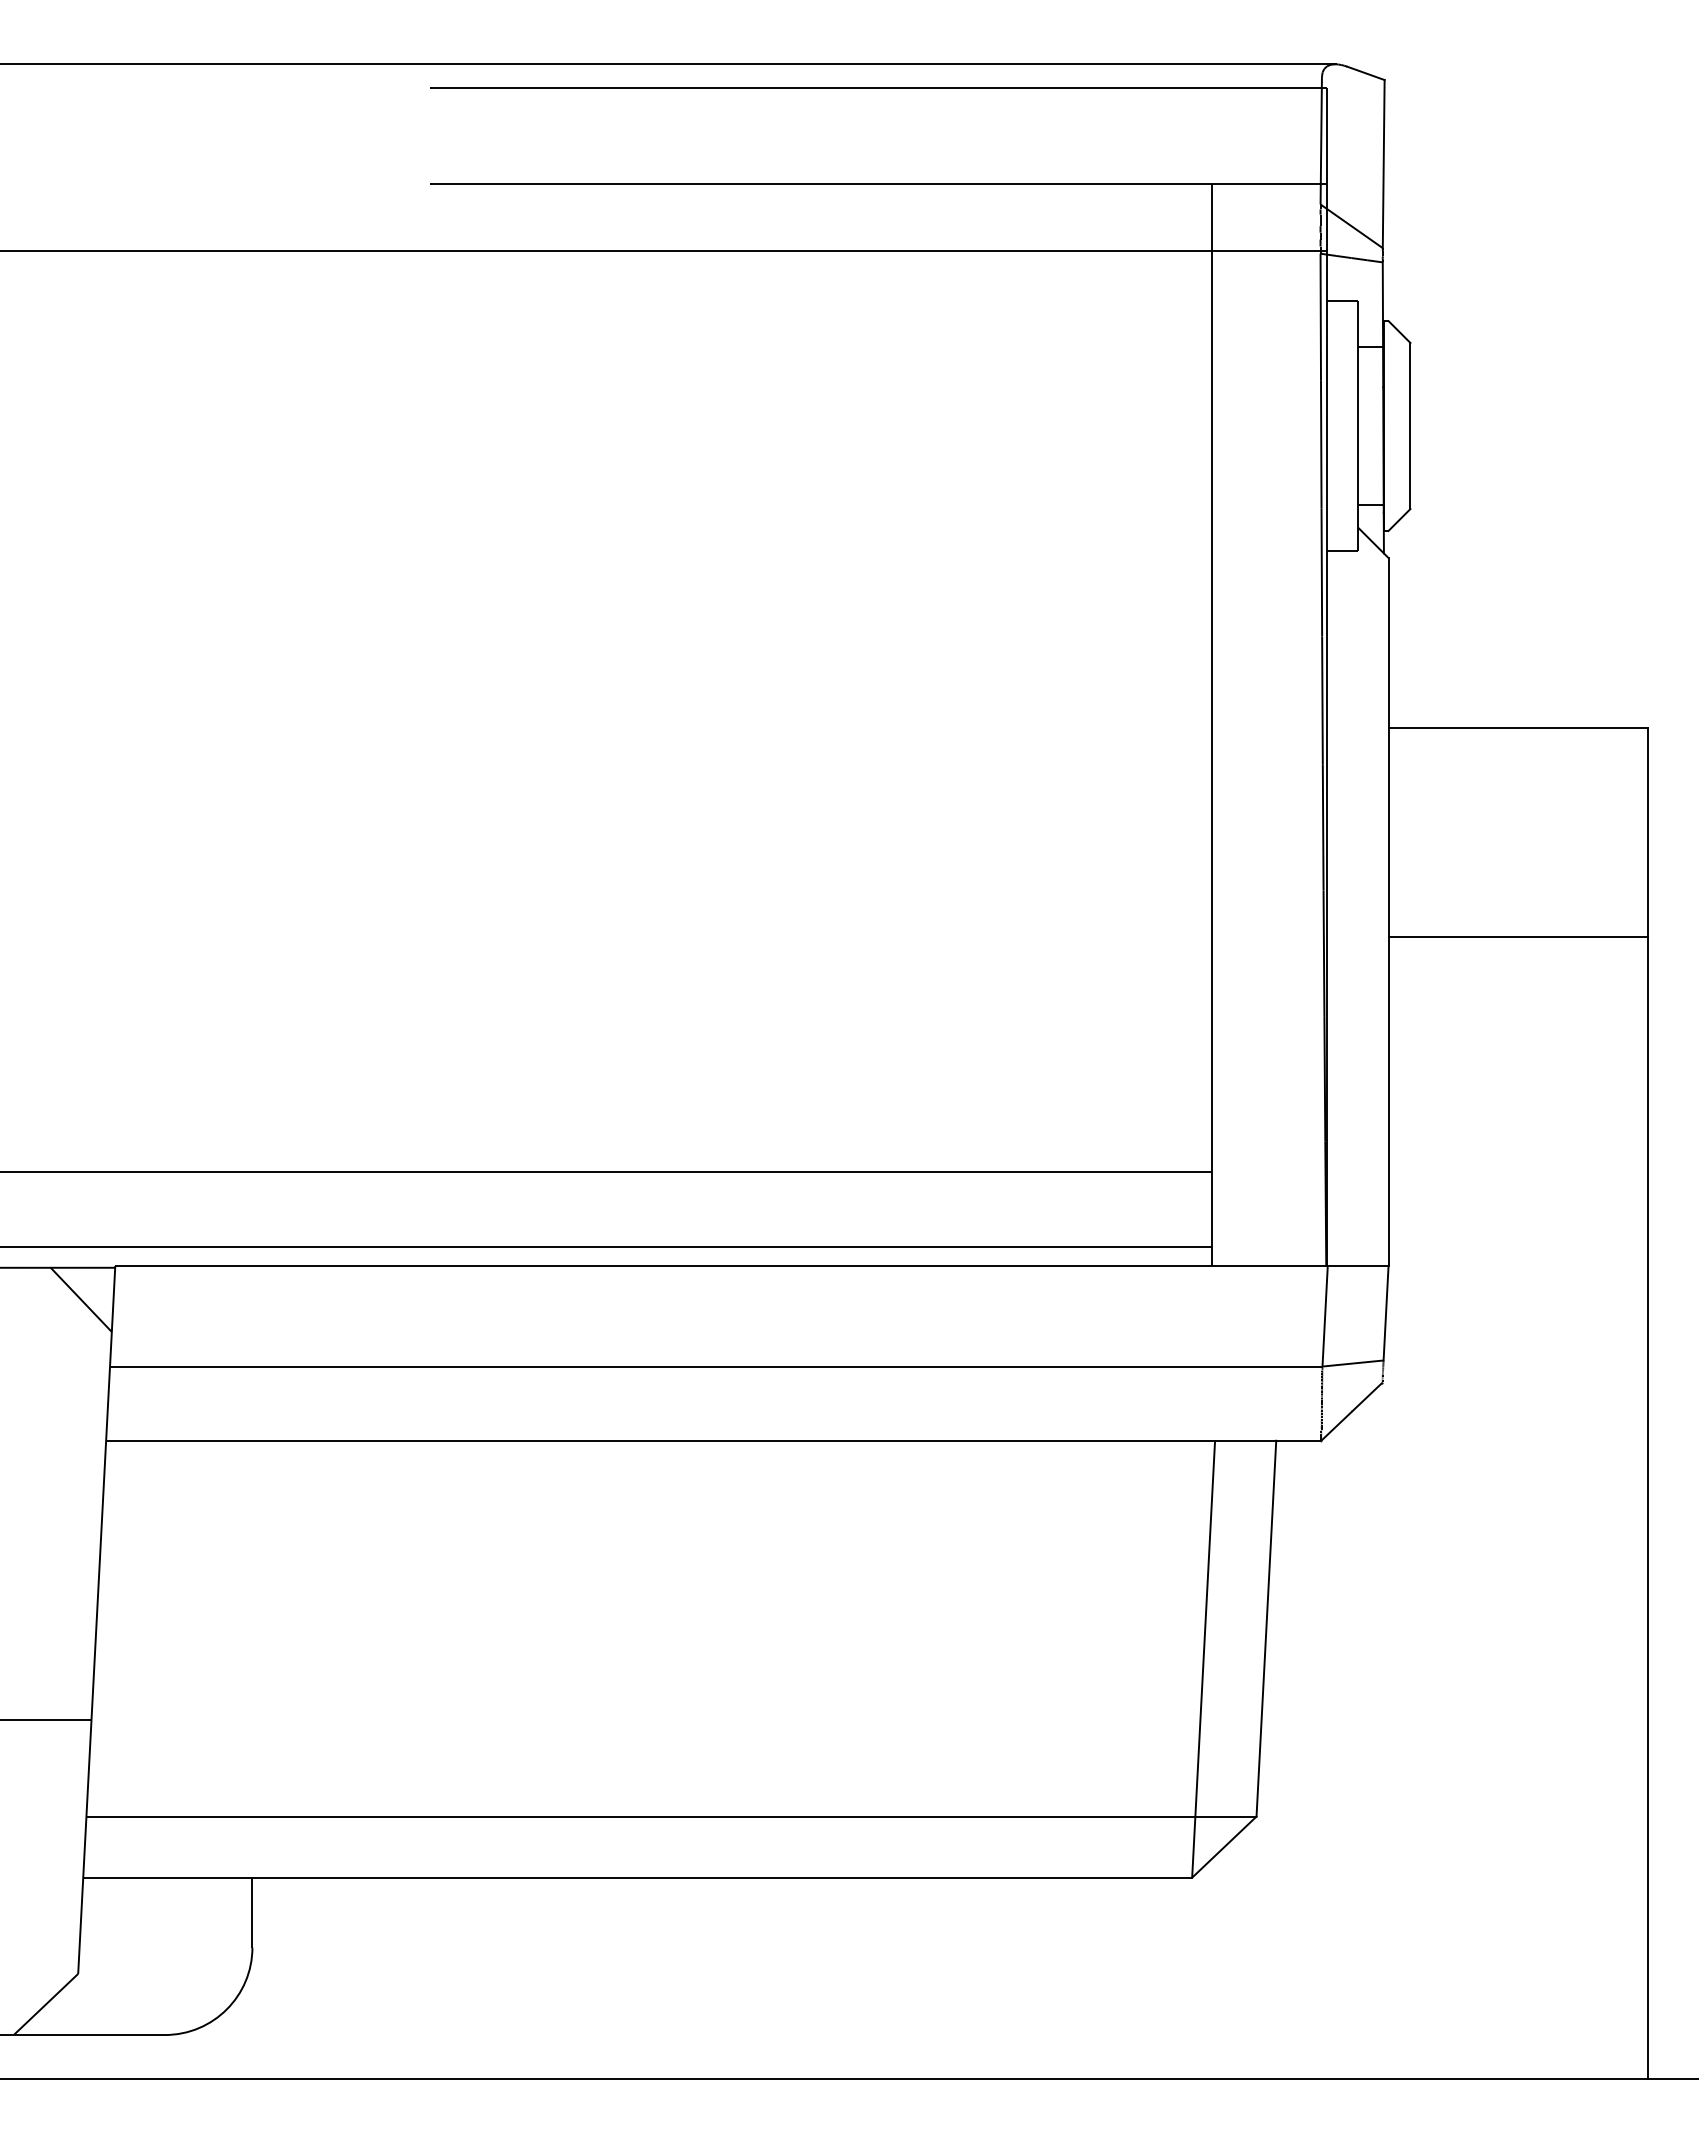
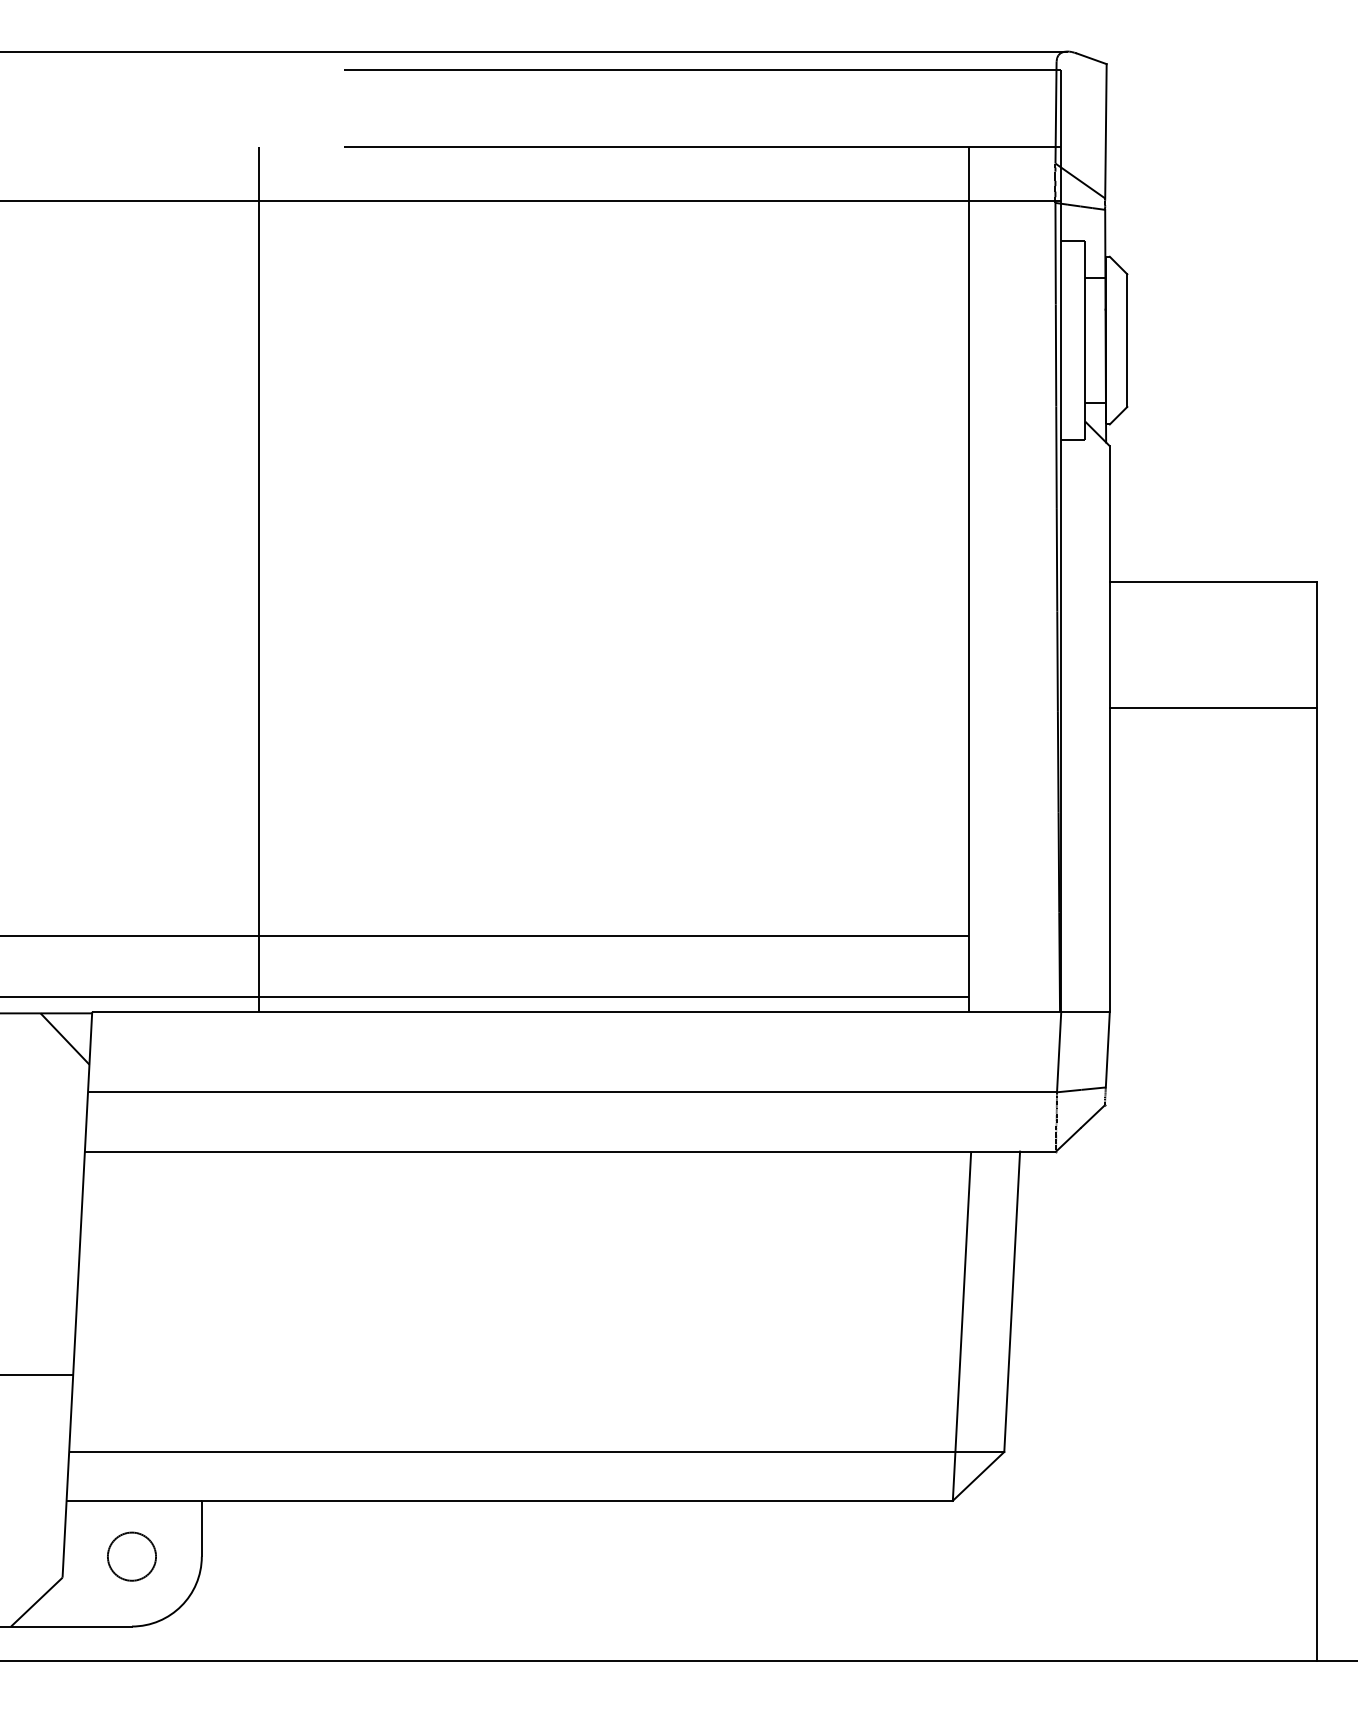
line: (324, 724) -> (259, 579), added
line: (1518, 937) -> (1213, 707), moved
circle: (165, 1947) -> (132, 1556), added

